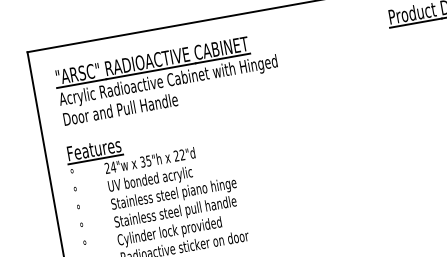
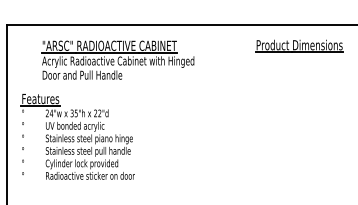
part: (166, 78) -> (117, 59), moved

